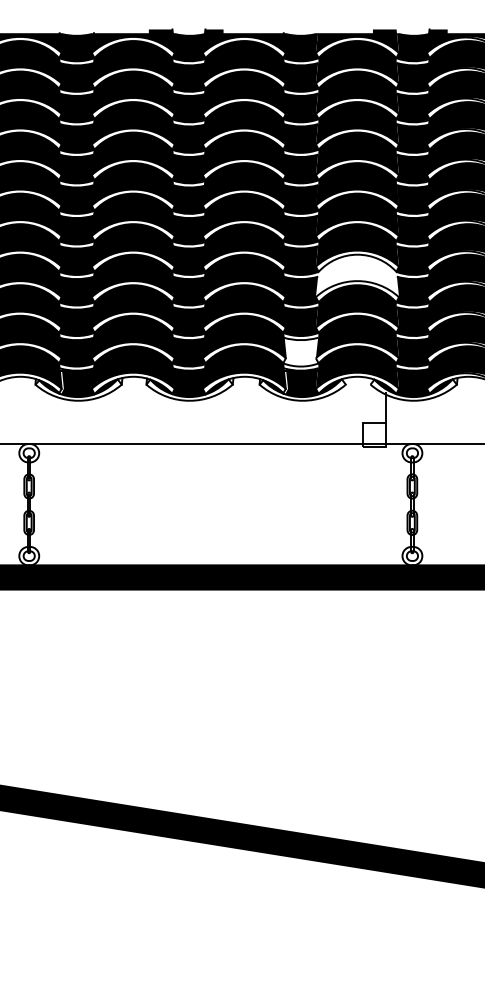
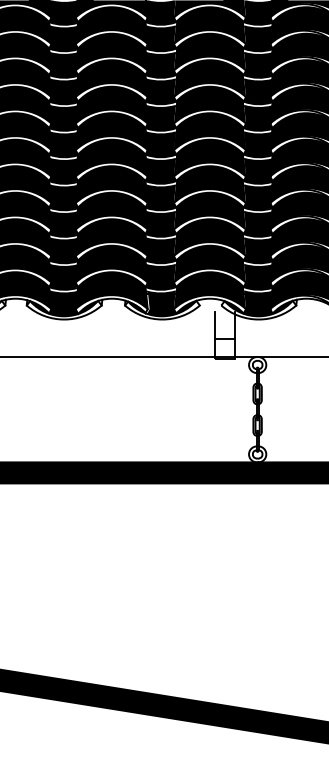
fill: (356, 275) -> (209, 210), added
fill: (300, 351) -> (160, 276), added
line: (363, 407) -> (215, 325), added

